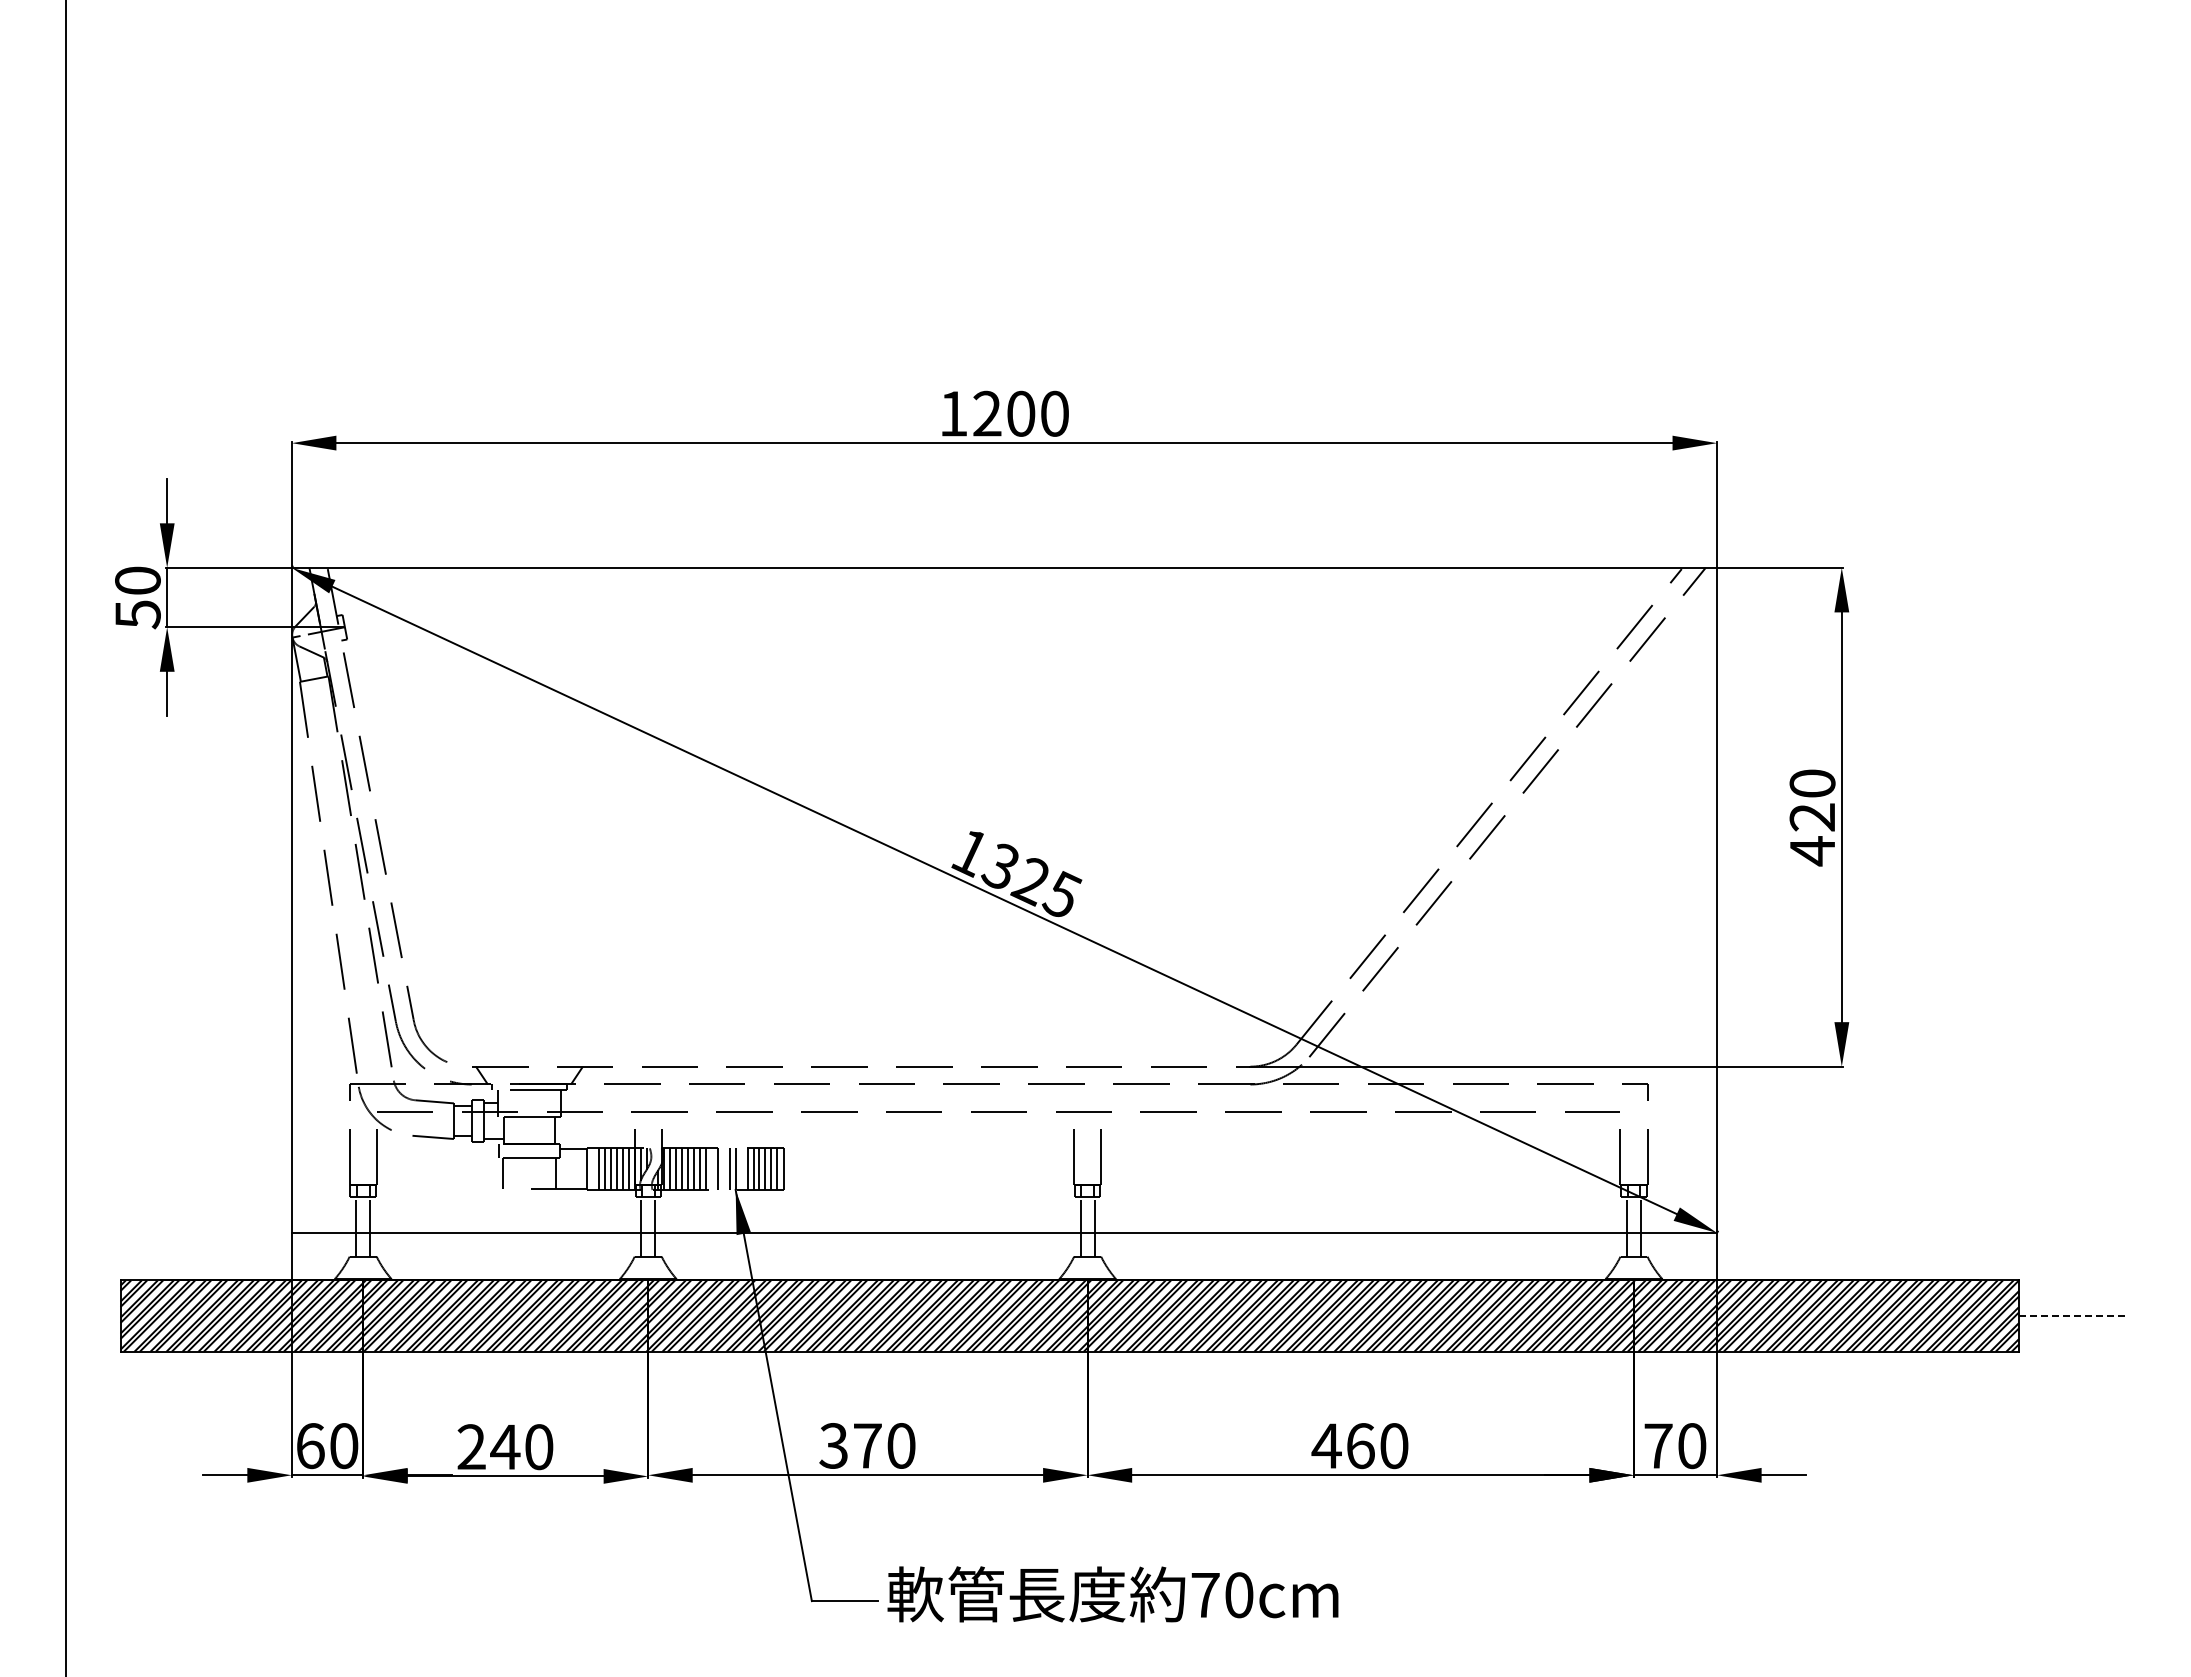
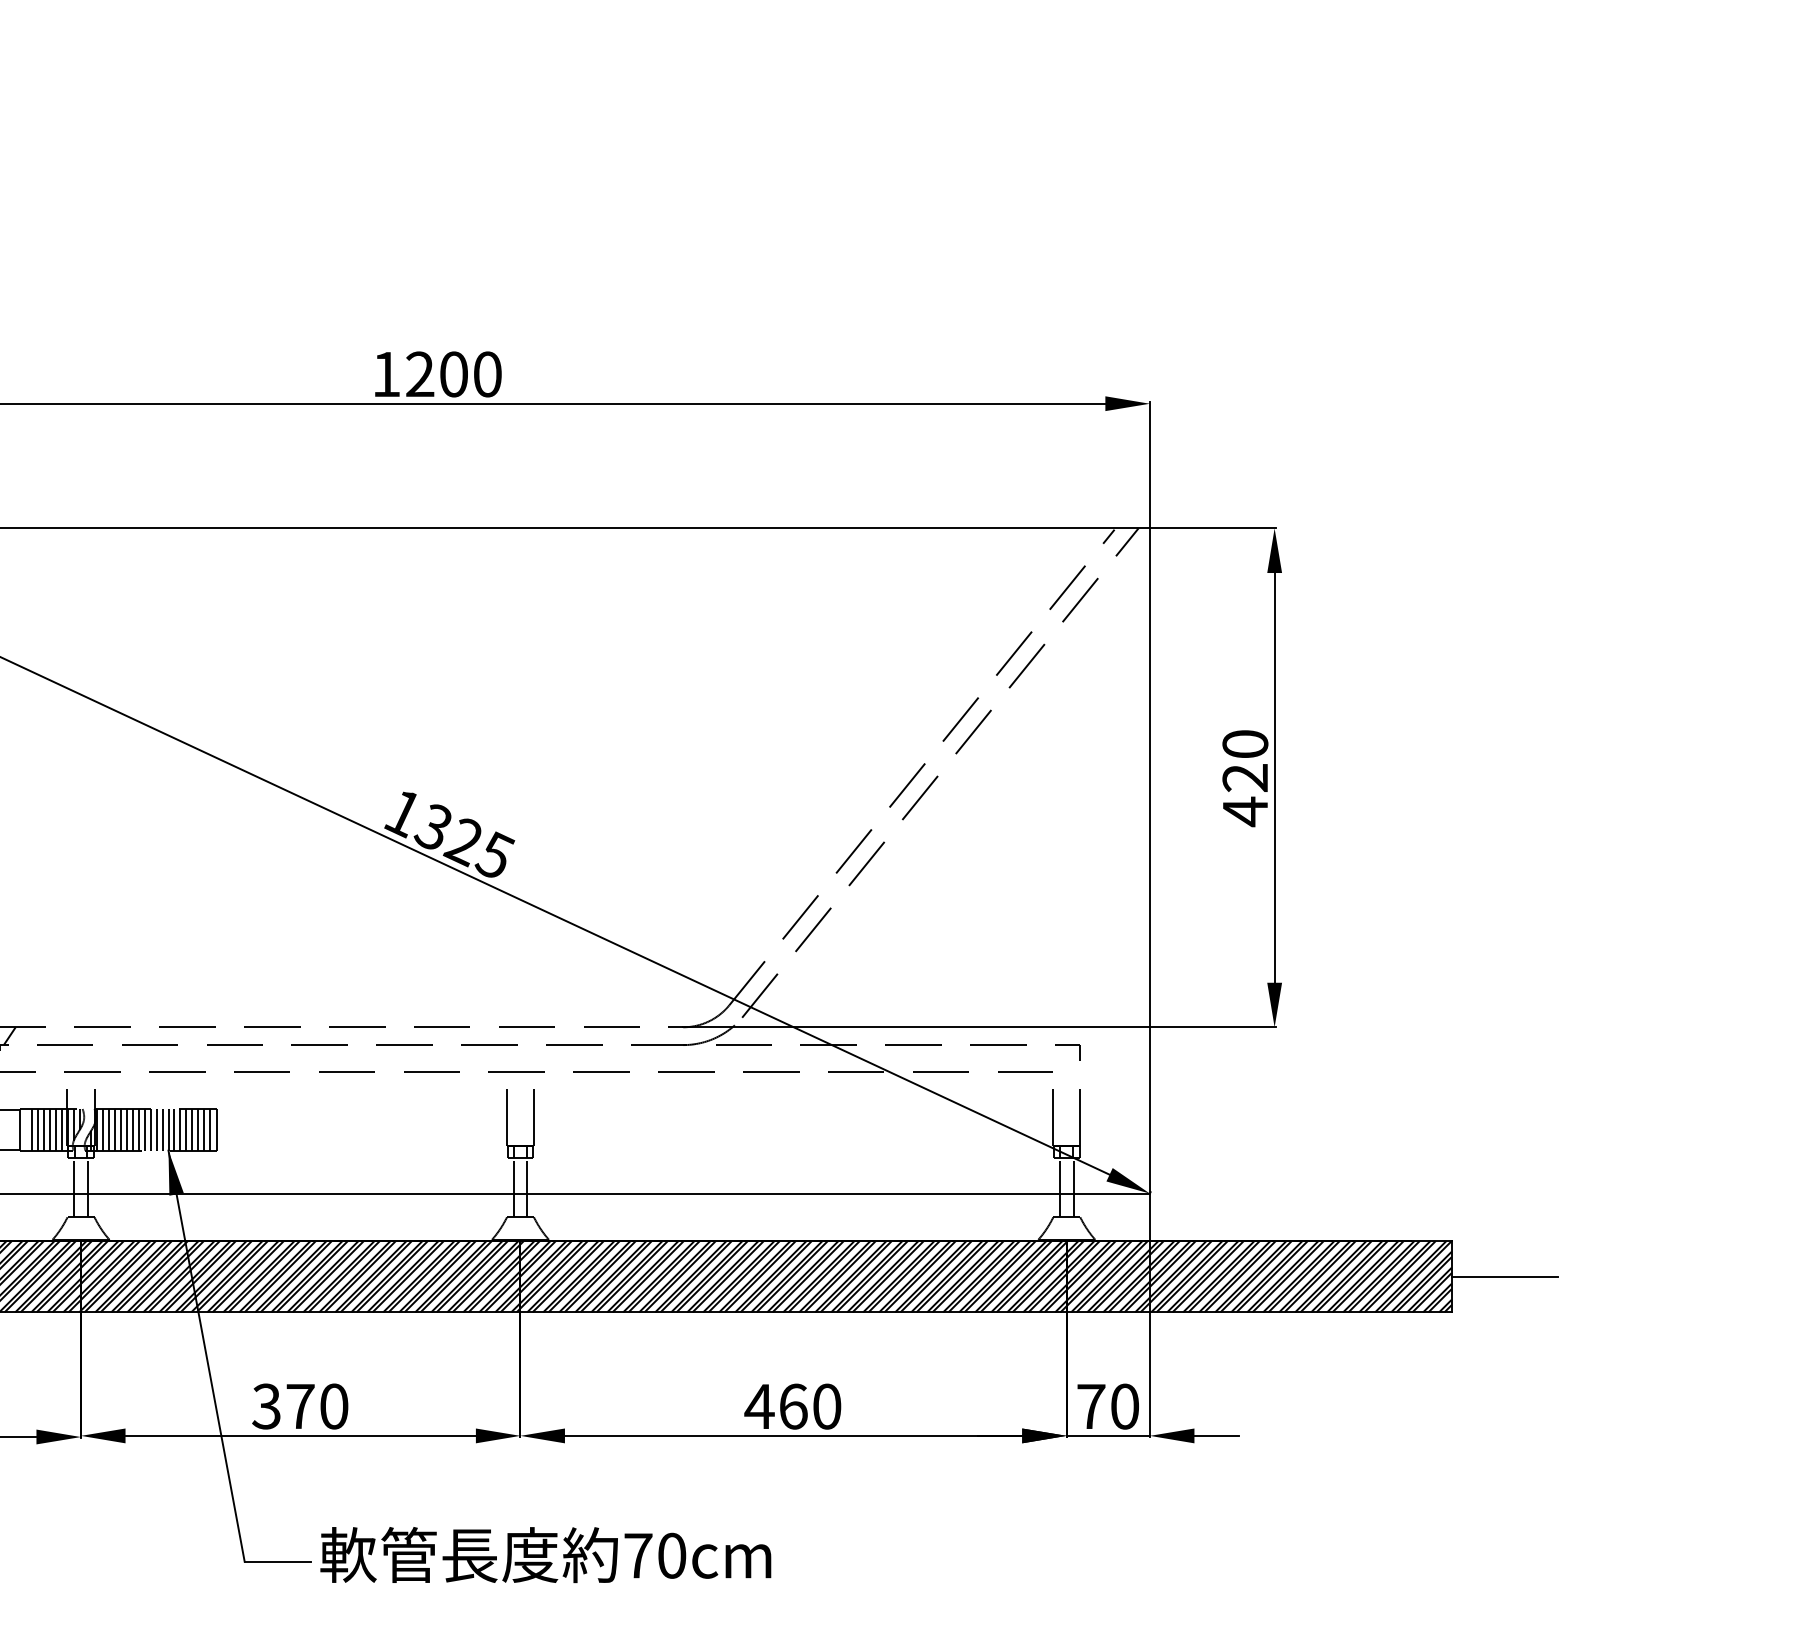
line: (711, 1169) -> (144, 1130), added
line: (723, 1169) -> (156, 1130), added
line: (741, 1169) -> (174, 1130), added
line: (2072, 1316) -> (1505, 1277), dashed -> solid

